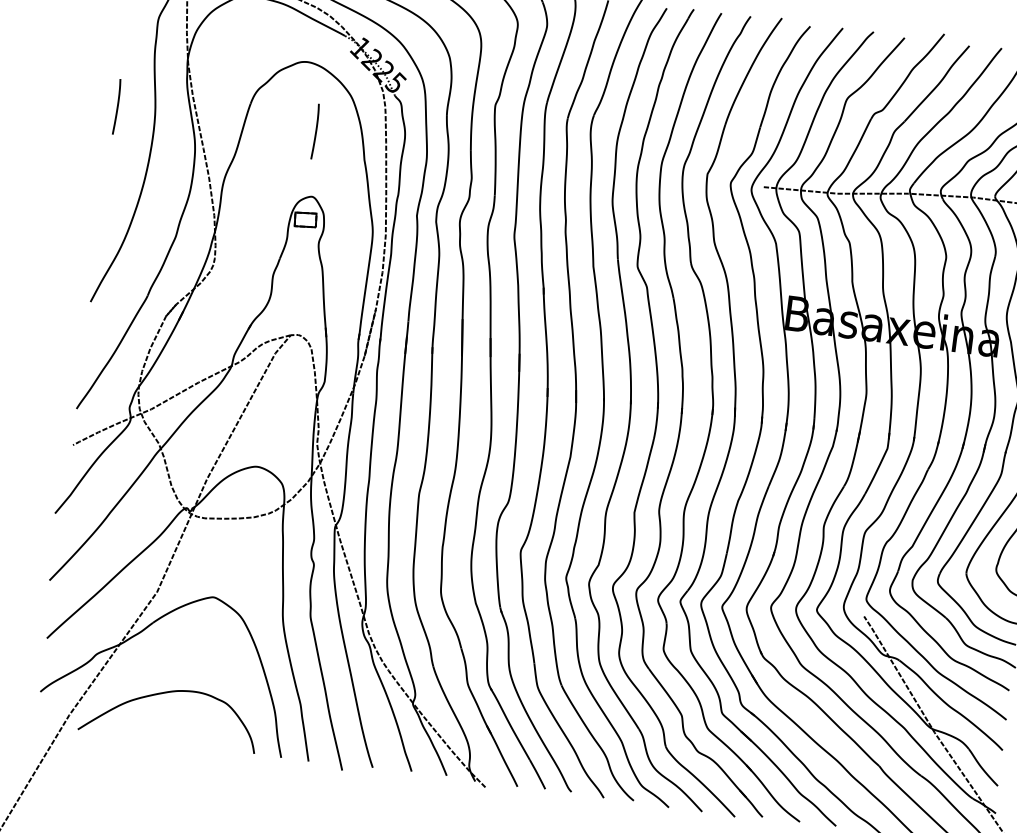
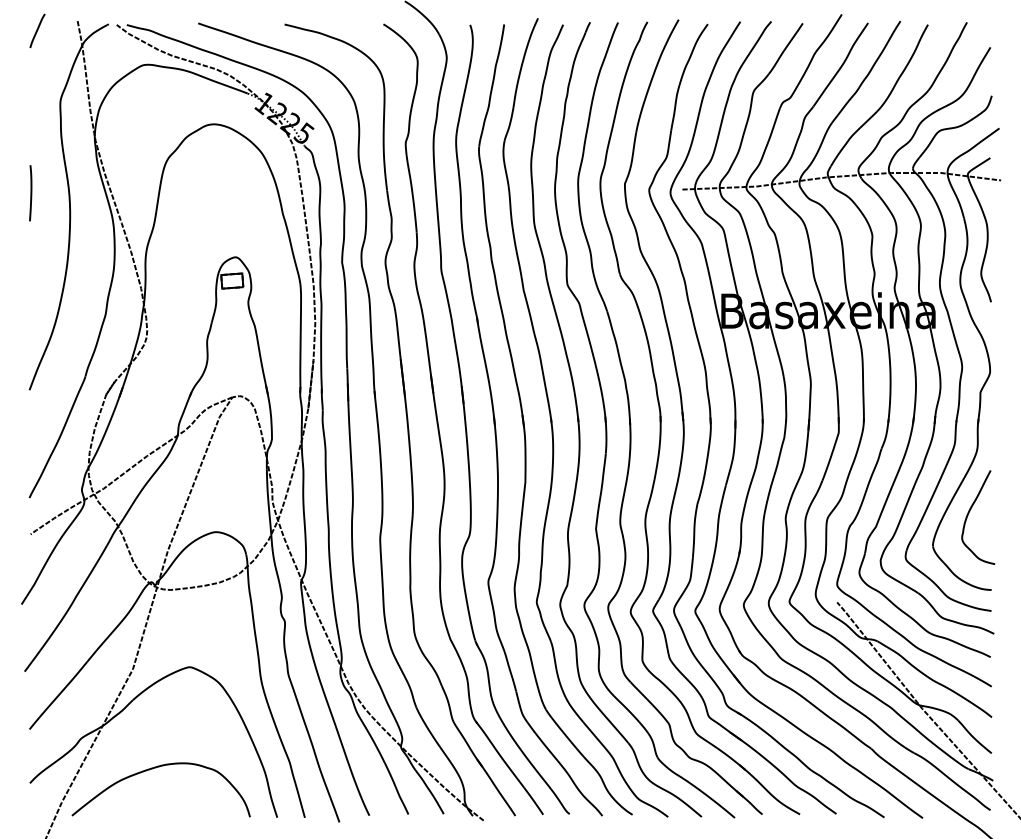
line: (315, 131) -> (230, 192), removed

